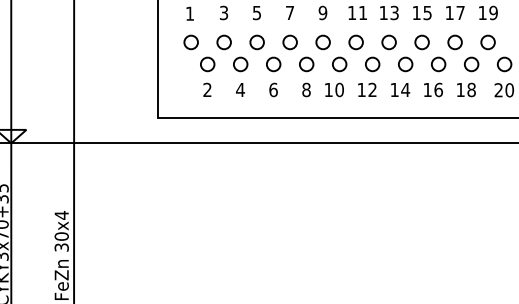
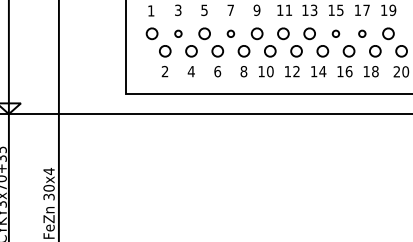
part: (224, 42) -> (178, 33), size x0.6
part: (289, 42) -> (230, 33), size x0.6
part: (421, 42) -> (335, 33), size x0.6
part: (455, 42) -> (362, 33), size x0.6

